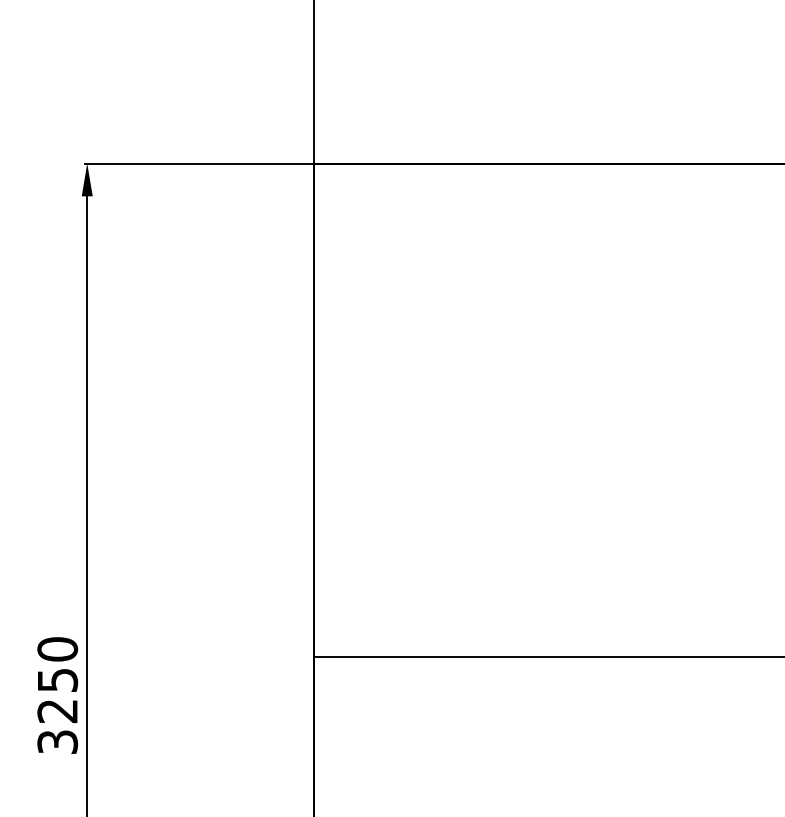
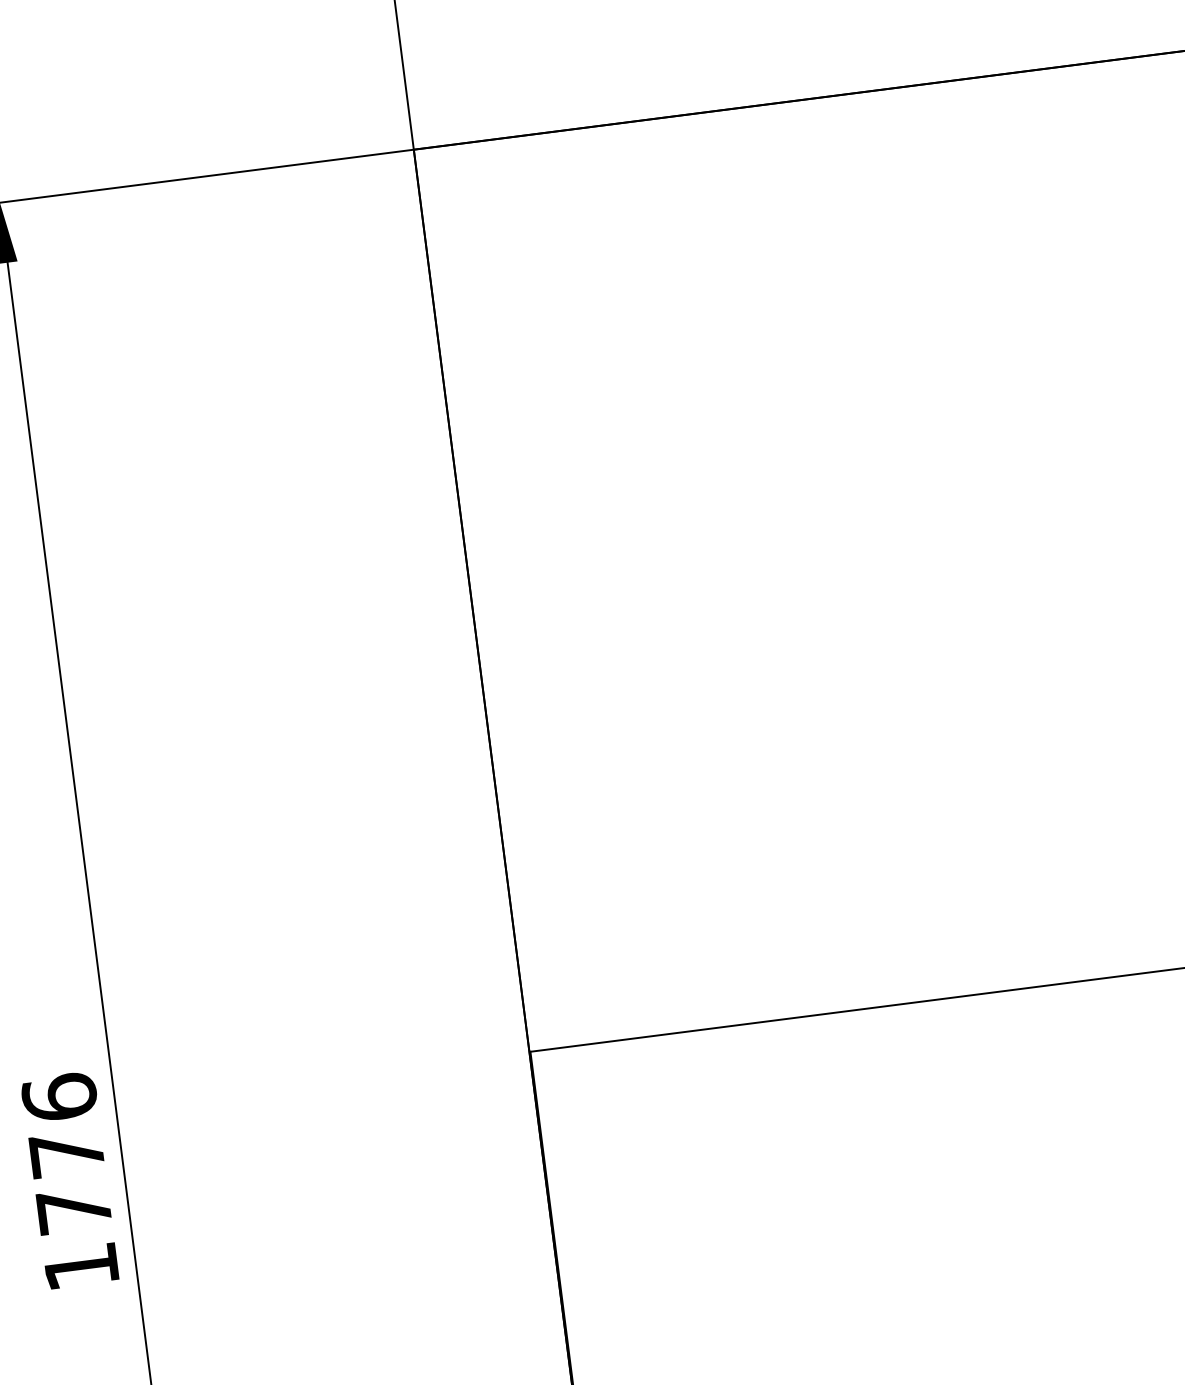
text: (57, 695) -> (70, 1181), 3250 -> 1776

